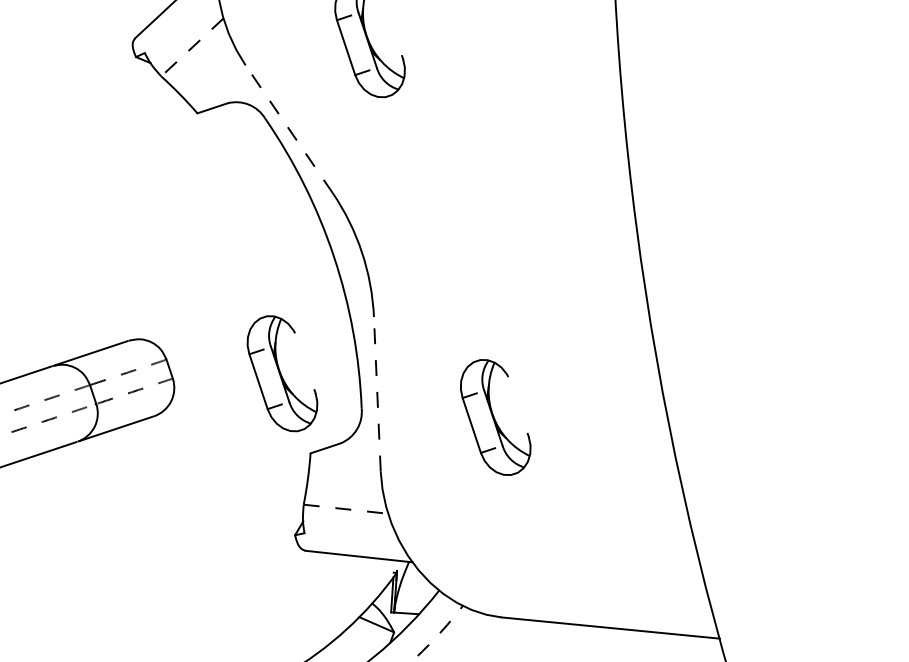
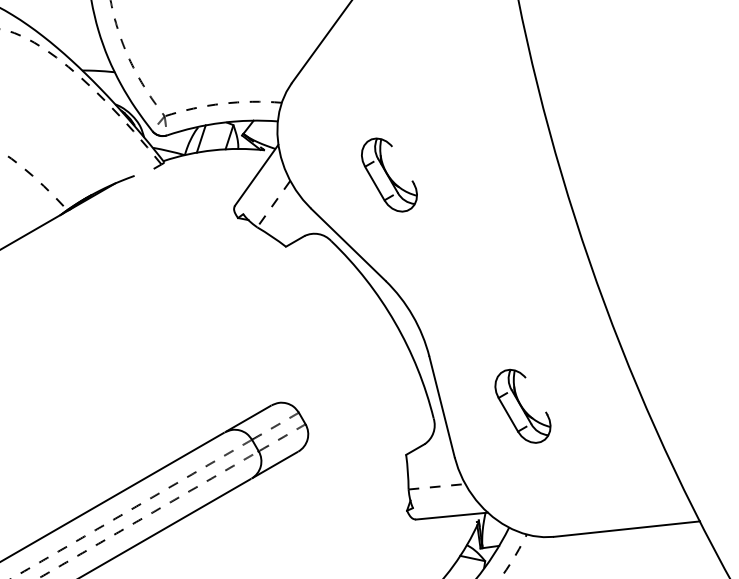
line: (289, 128) -> (348, 244), dashed -> solid
part: (282, 372) -> (376, 405), removed
line: (377, 395) -> (442, 407), dashed -> solid

